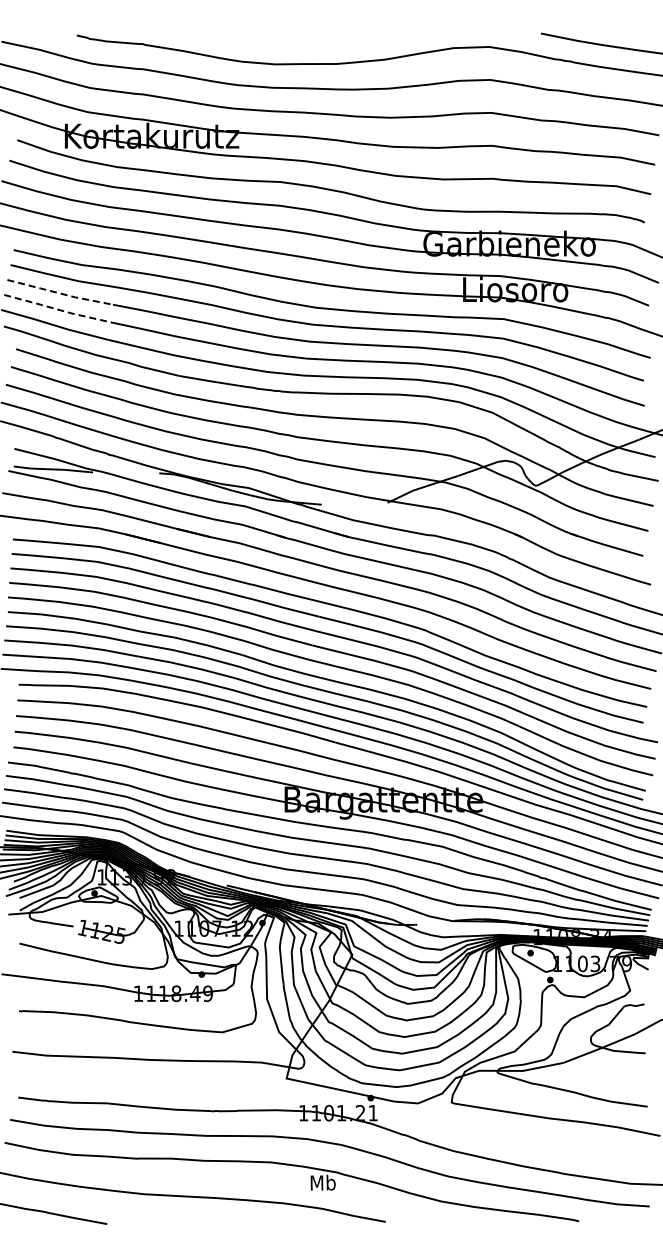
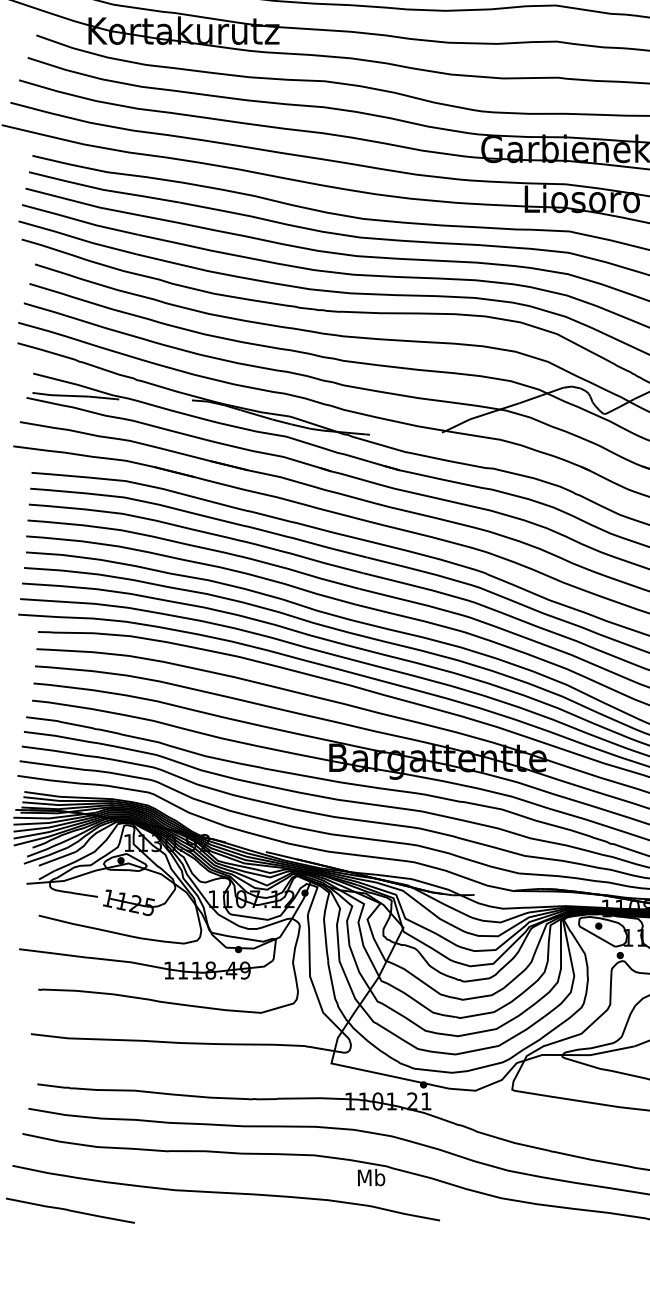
line: (60, 293) -> (83, 203), dashed -> solid
line: (57, 309) -> (80, 220), dashed -> solid

